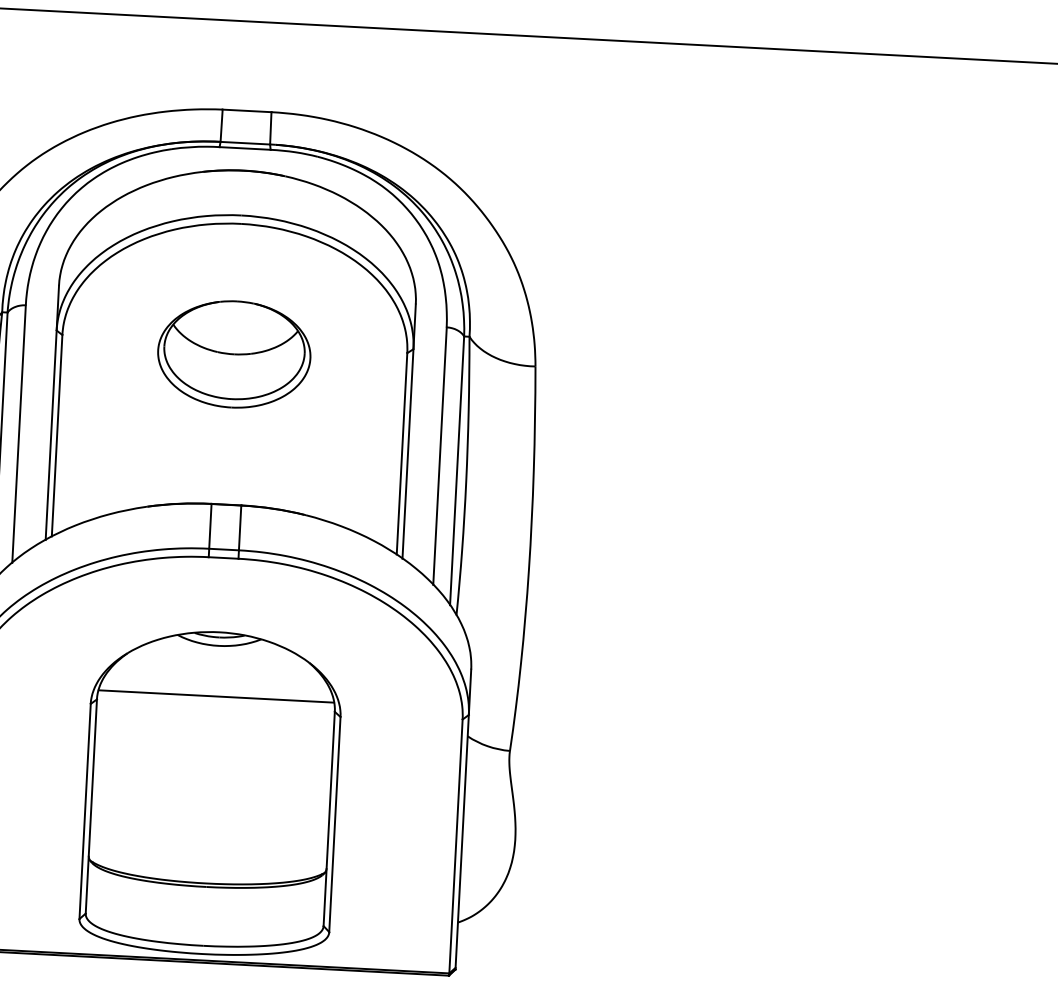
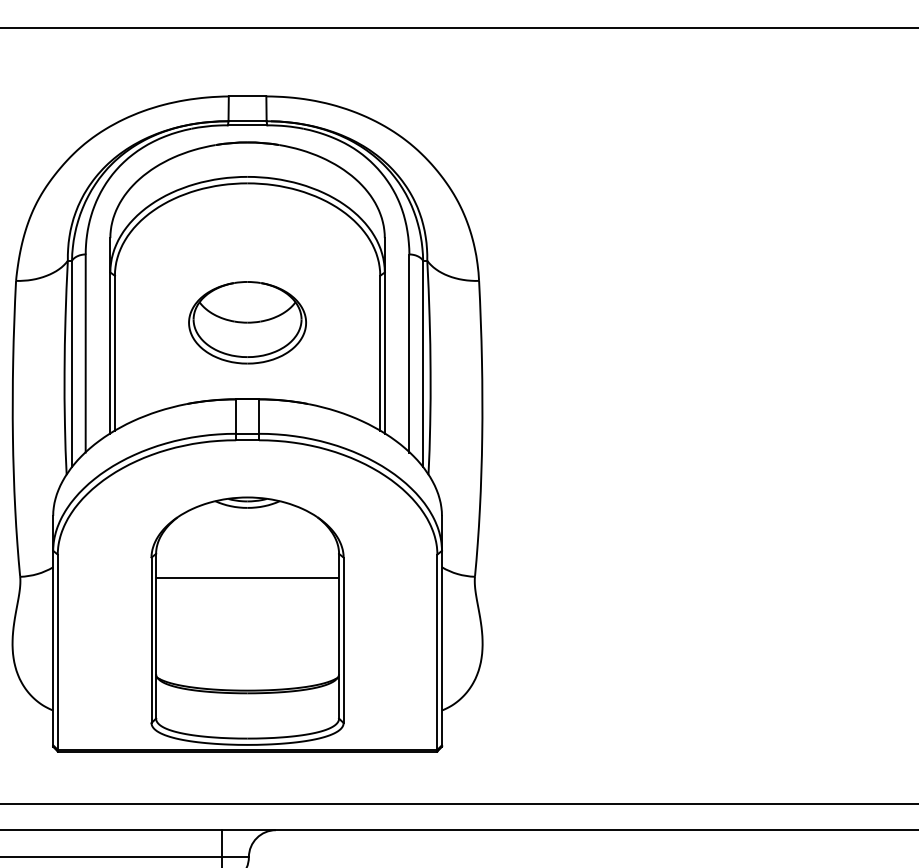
part: (234, 354) -> (247, 322), moved
line: (216, 696) -> (247, 577), moved

